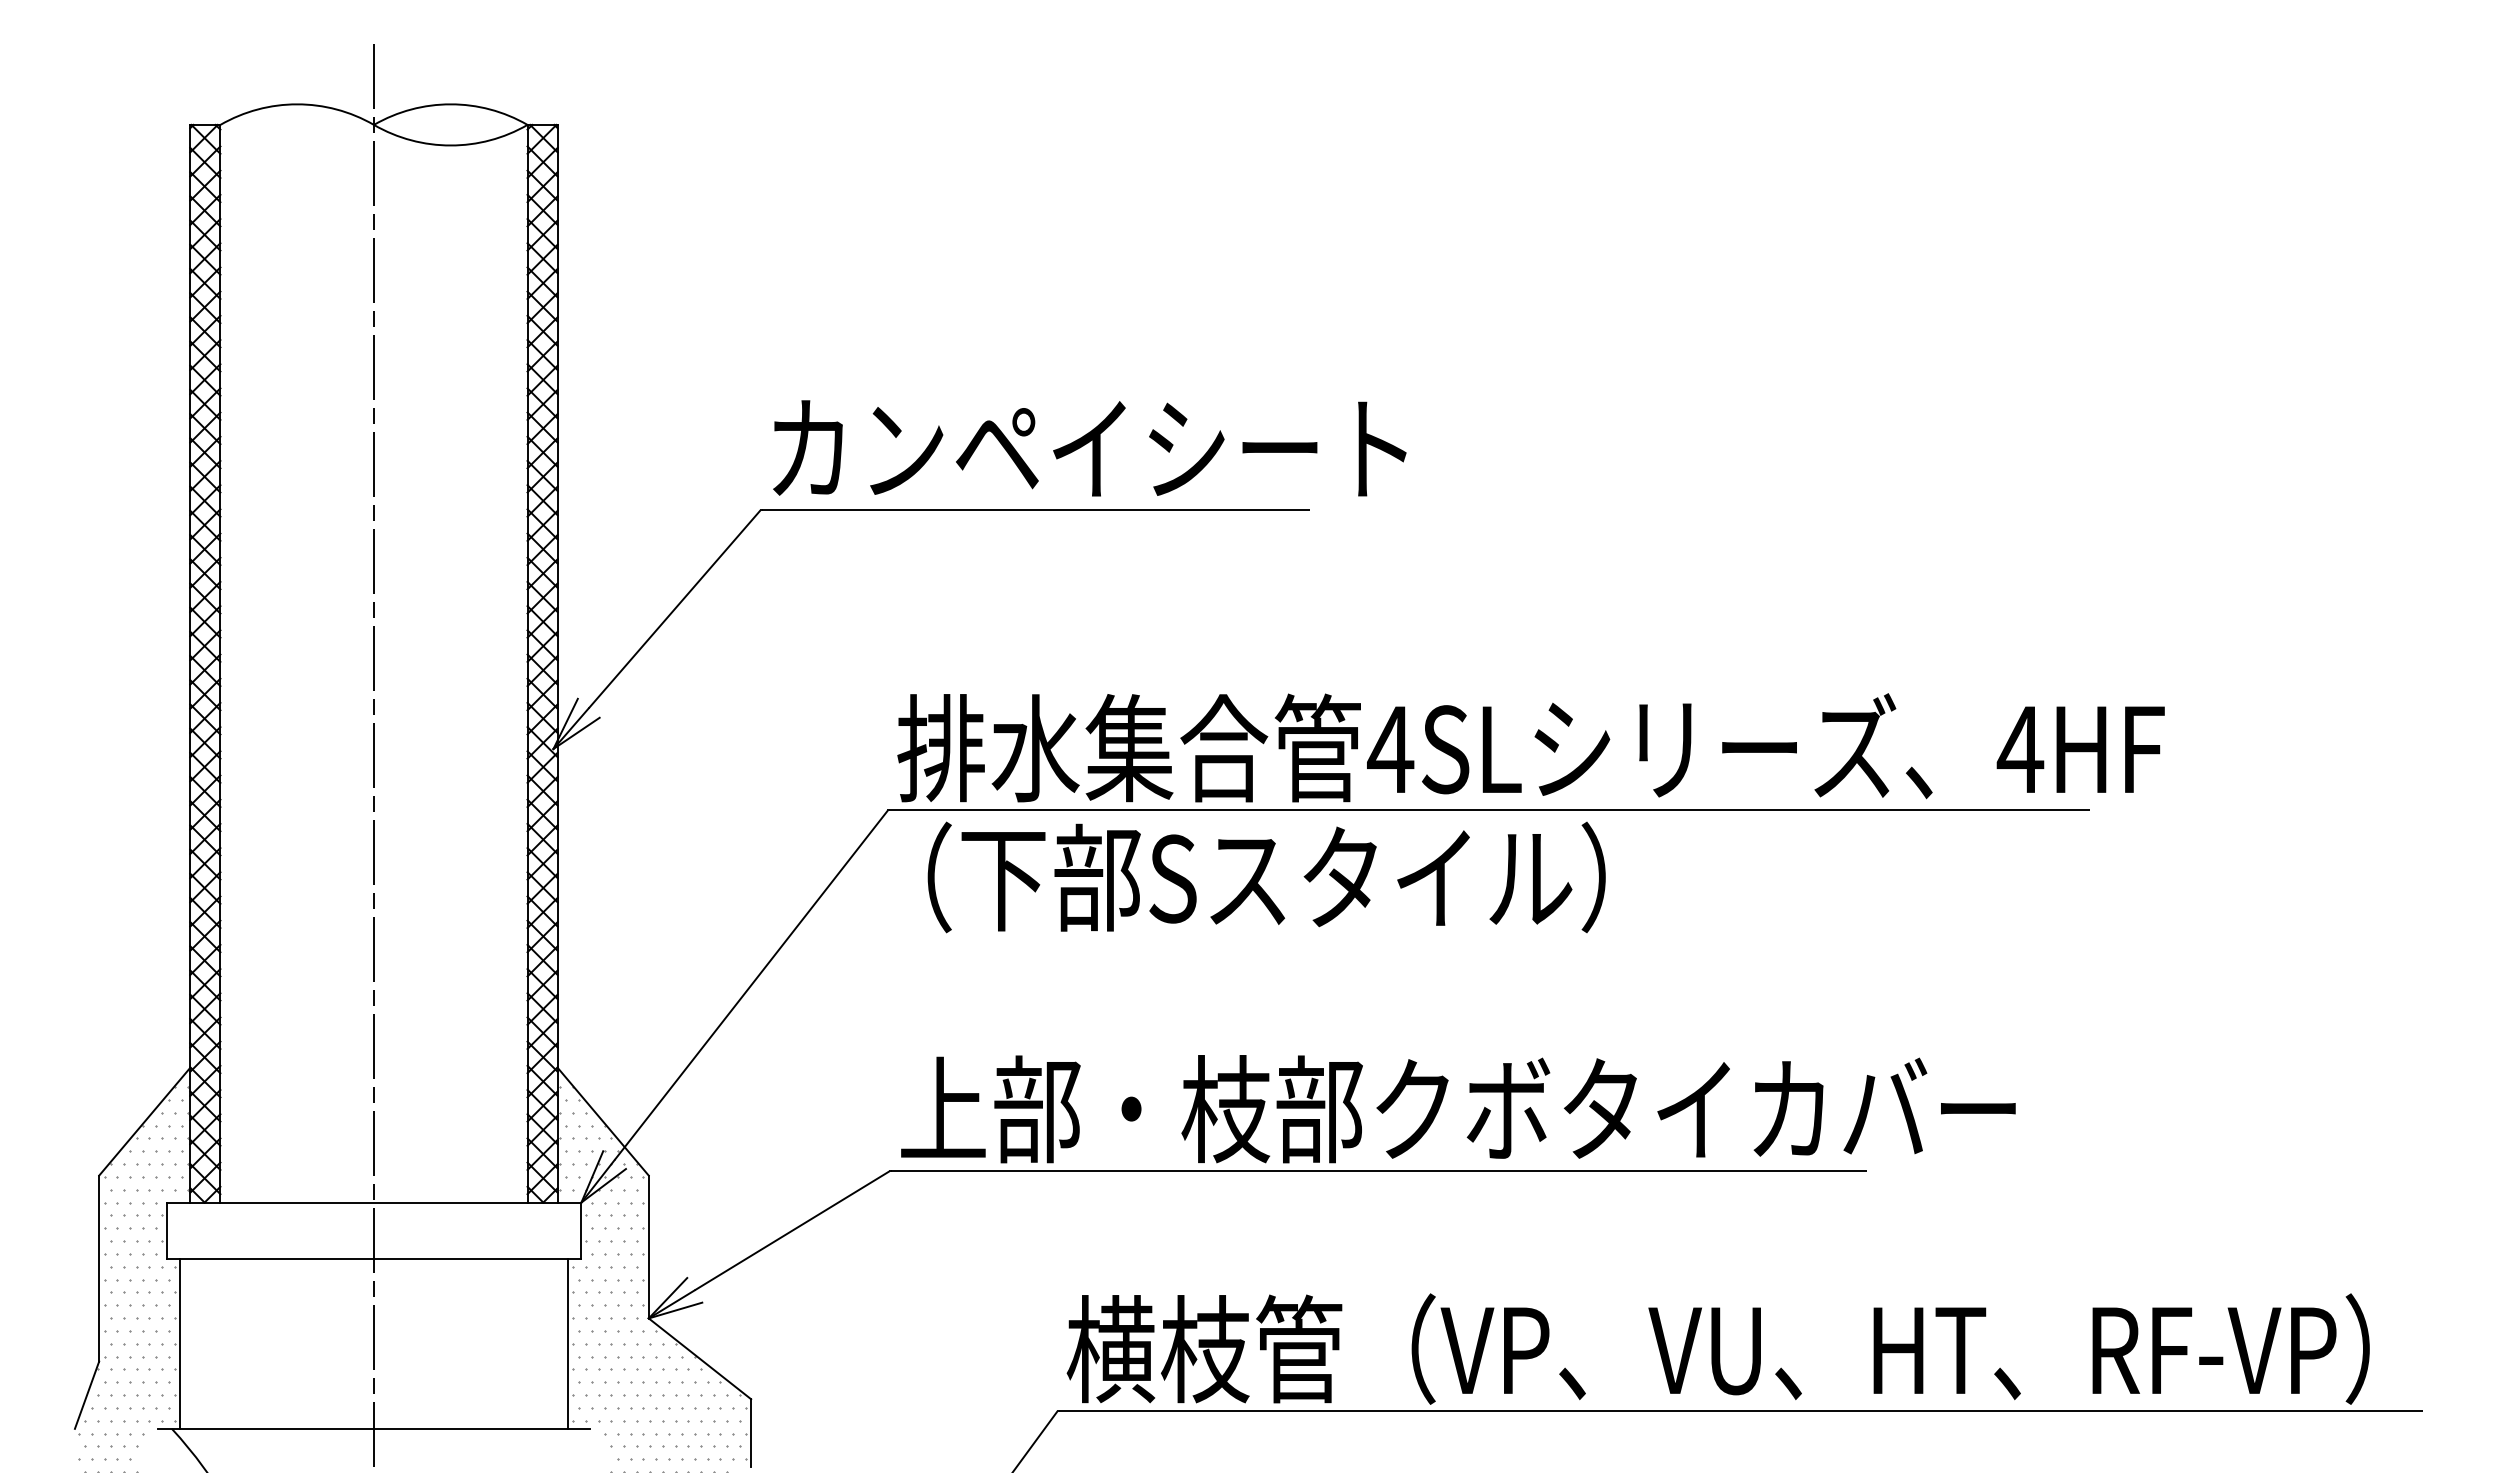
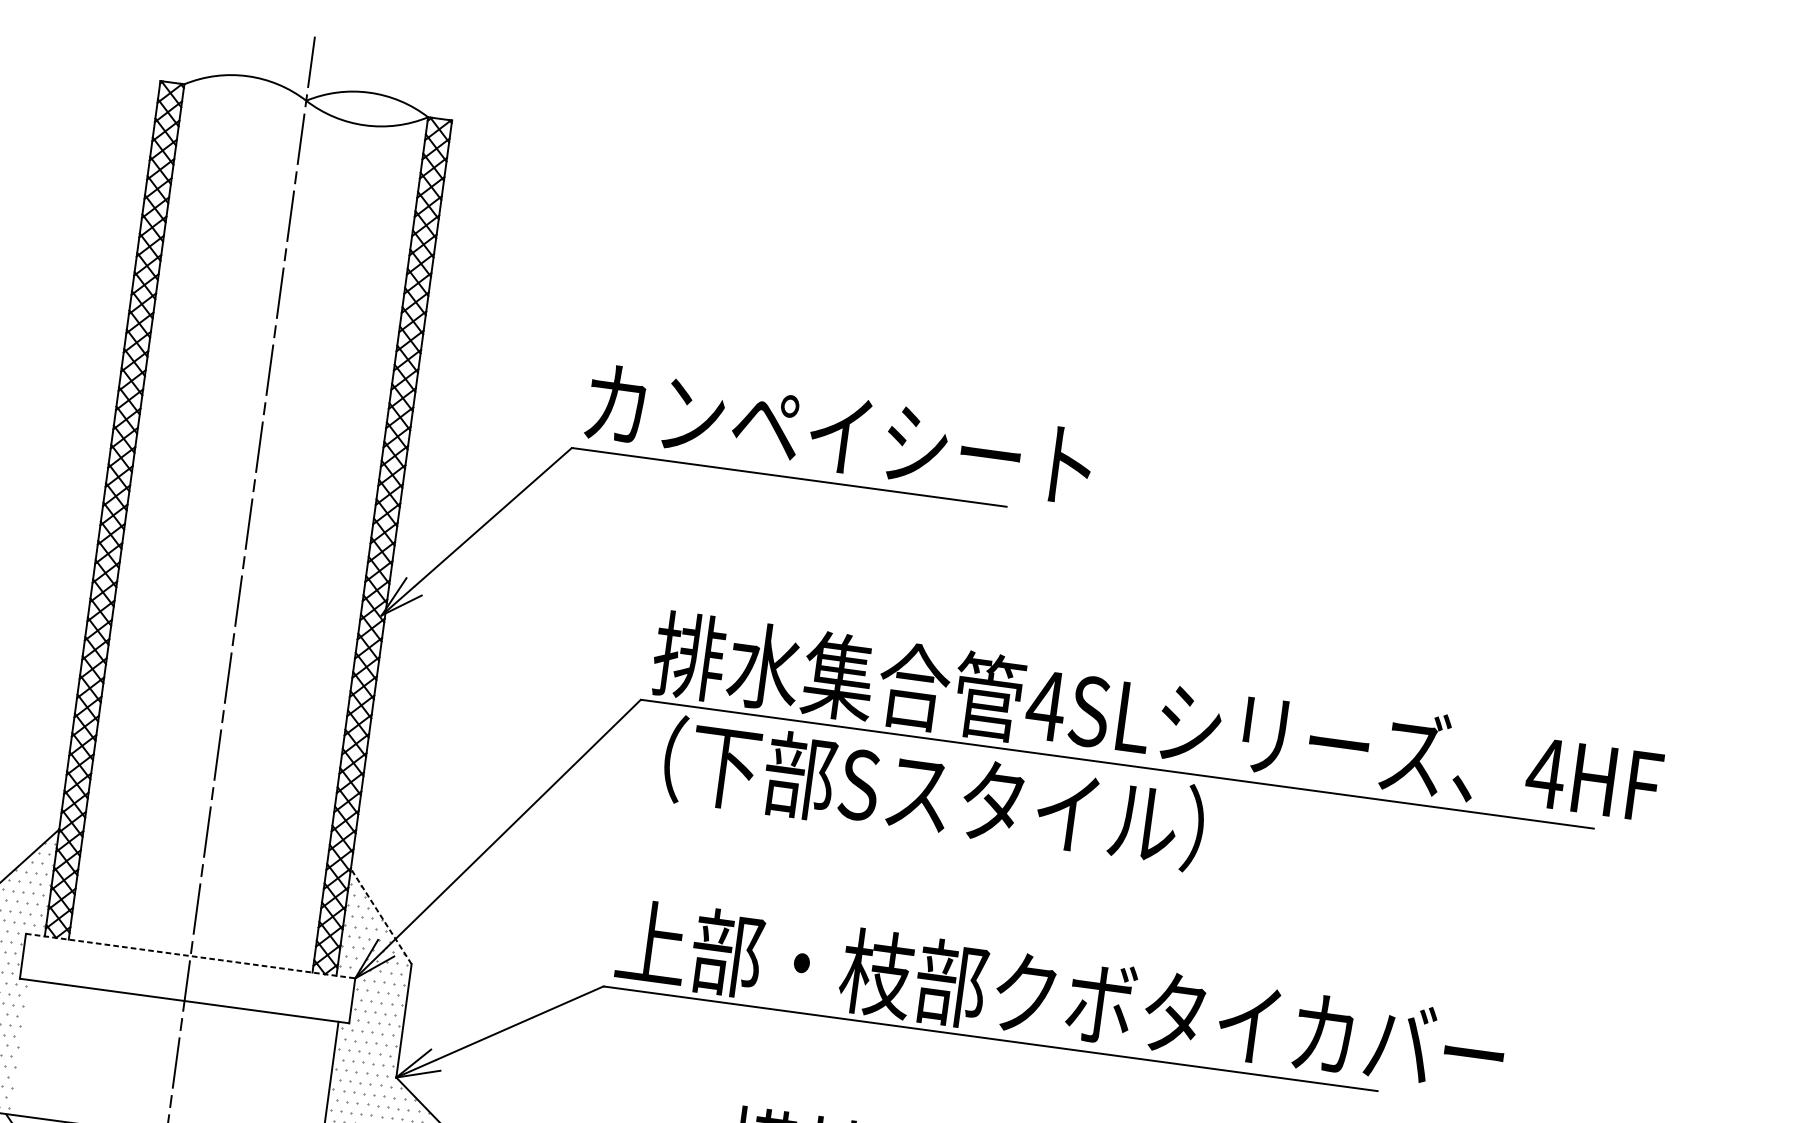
line: (603, 1121) -> (381, 916), solid -> dashed
line: (374, 1202) -> (191, 956), solid -> dashed
line: (180, 1343) -> (21, 1047), removed

